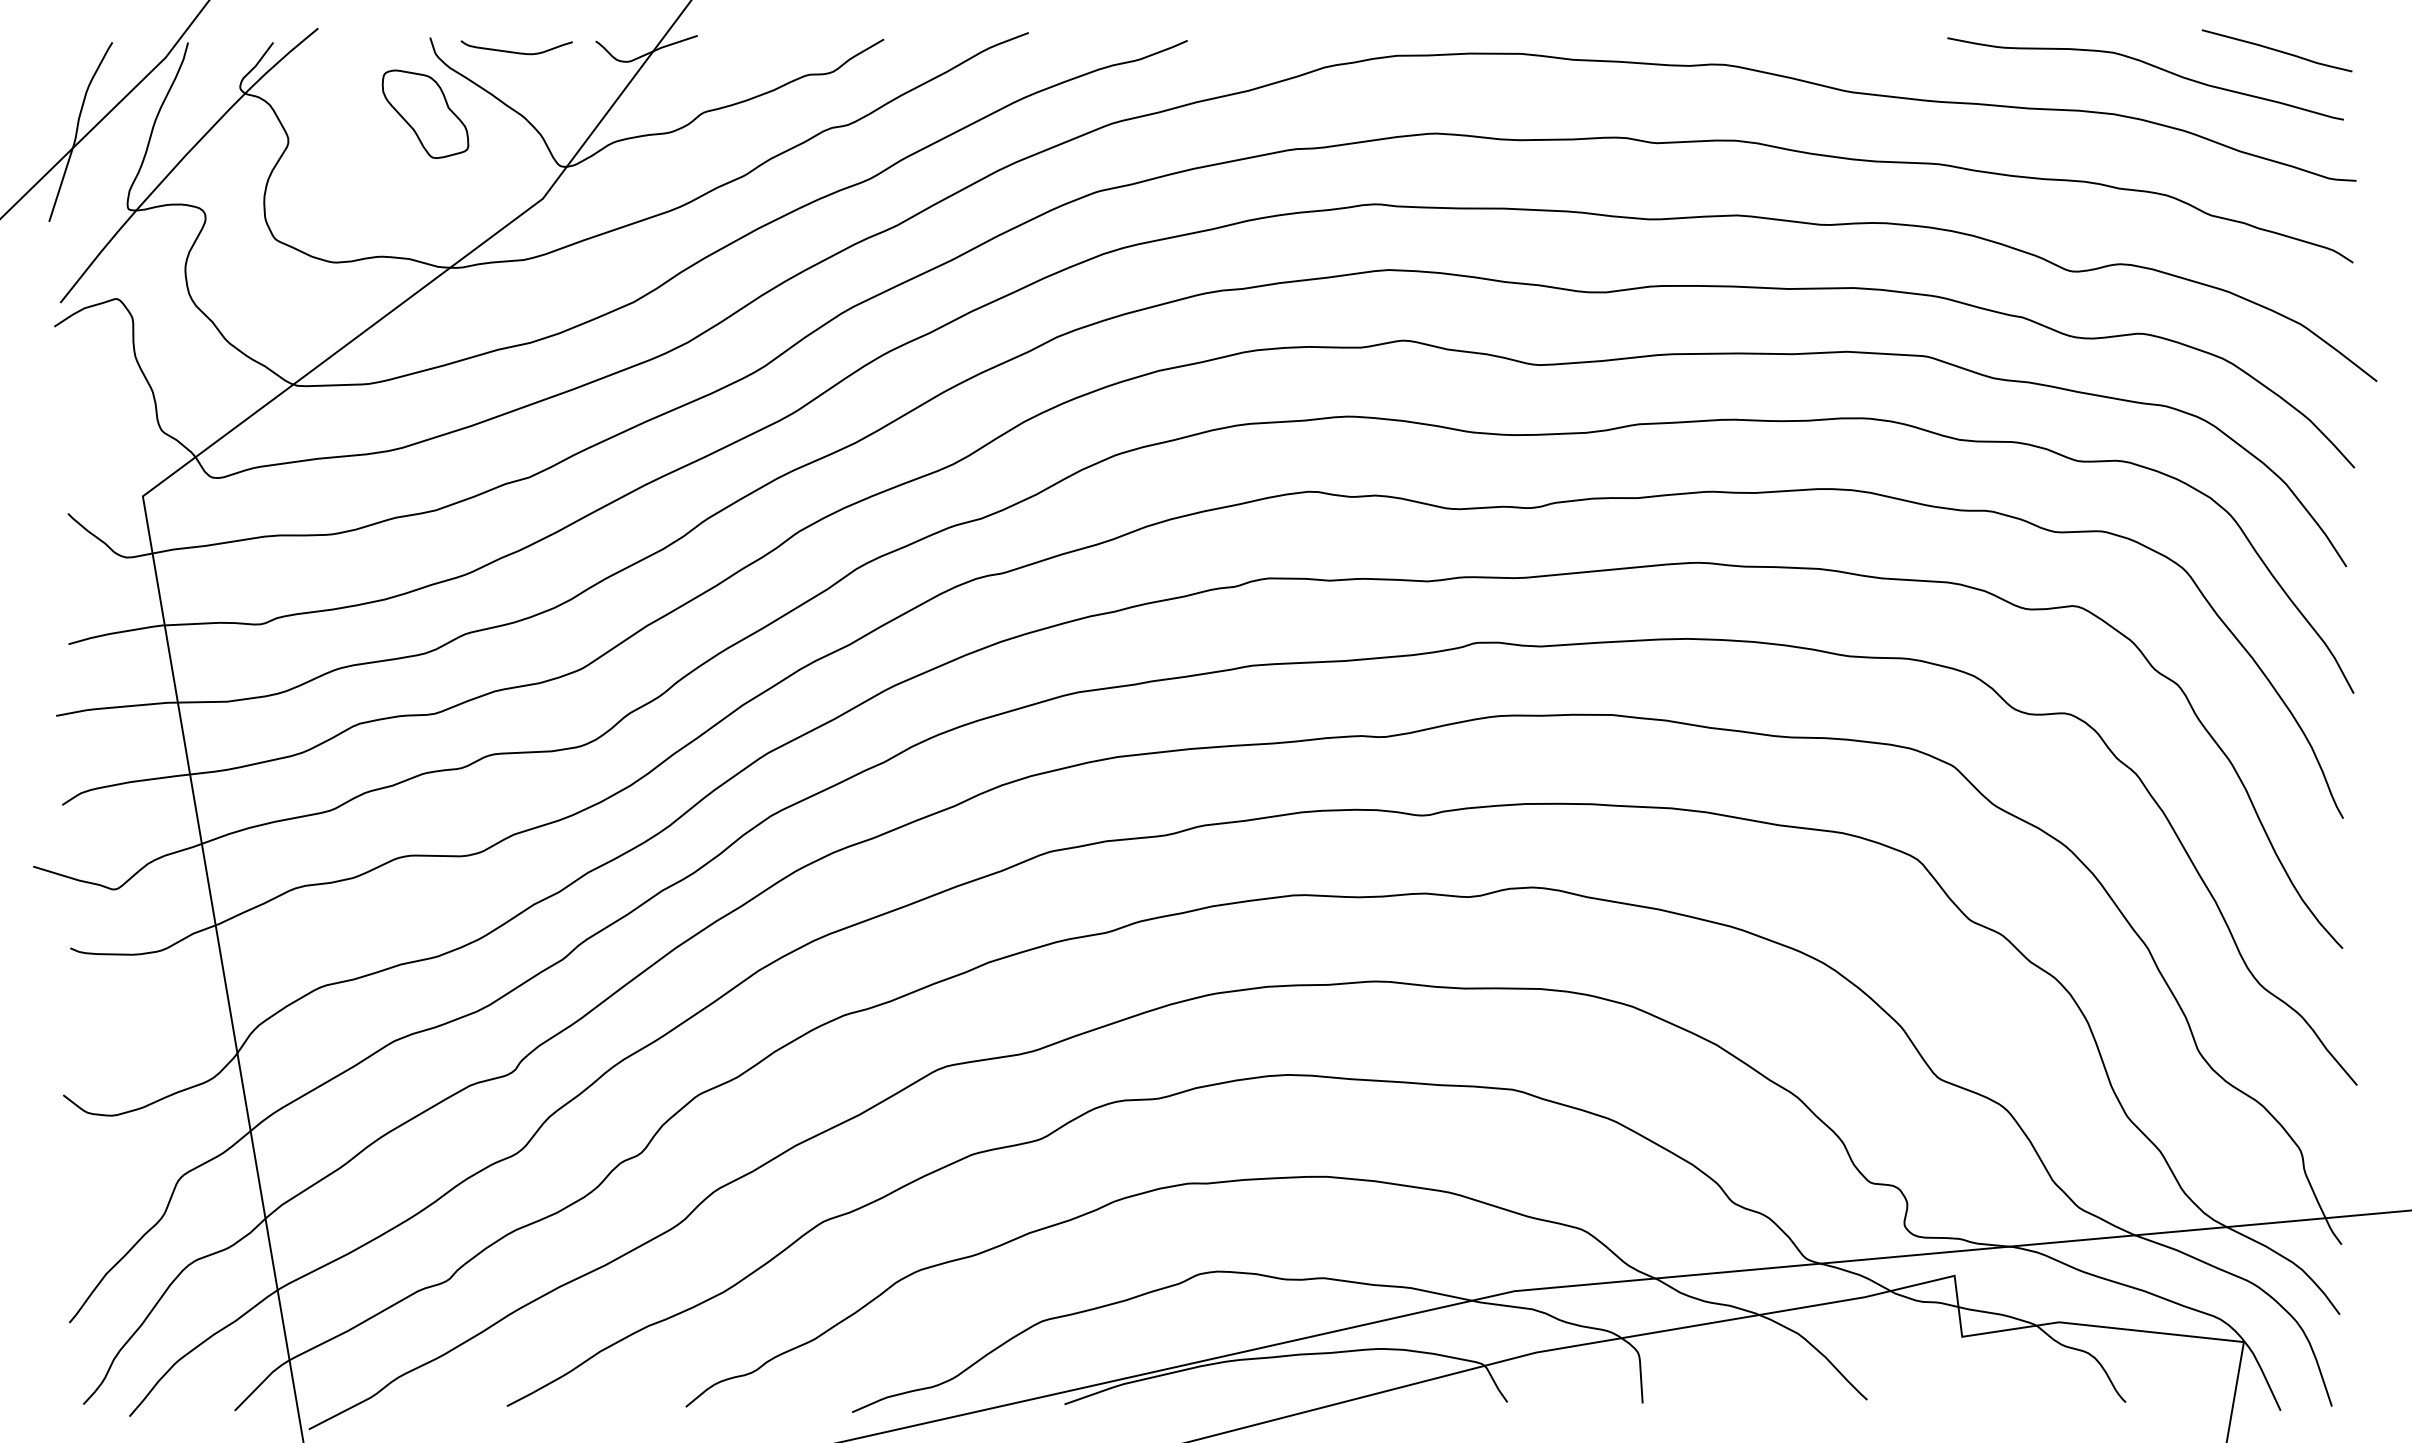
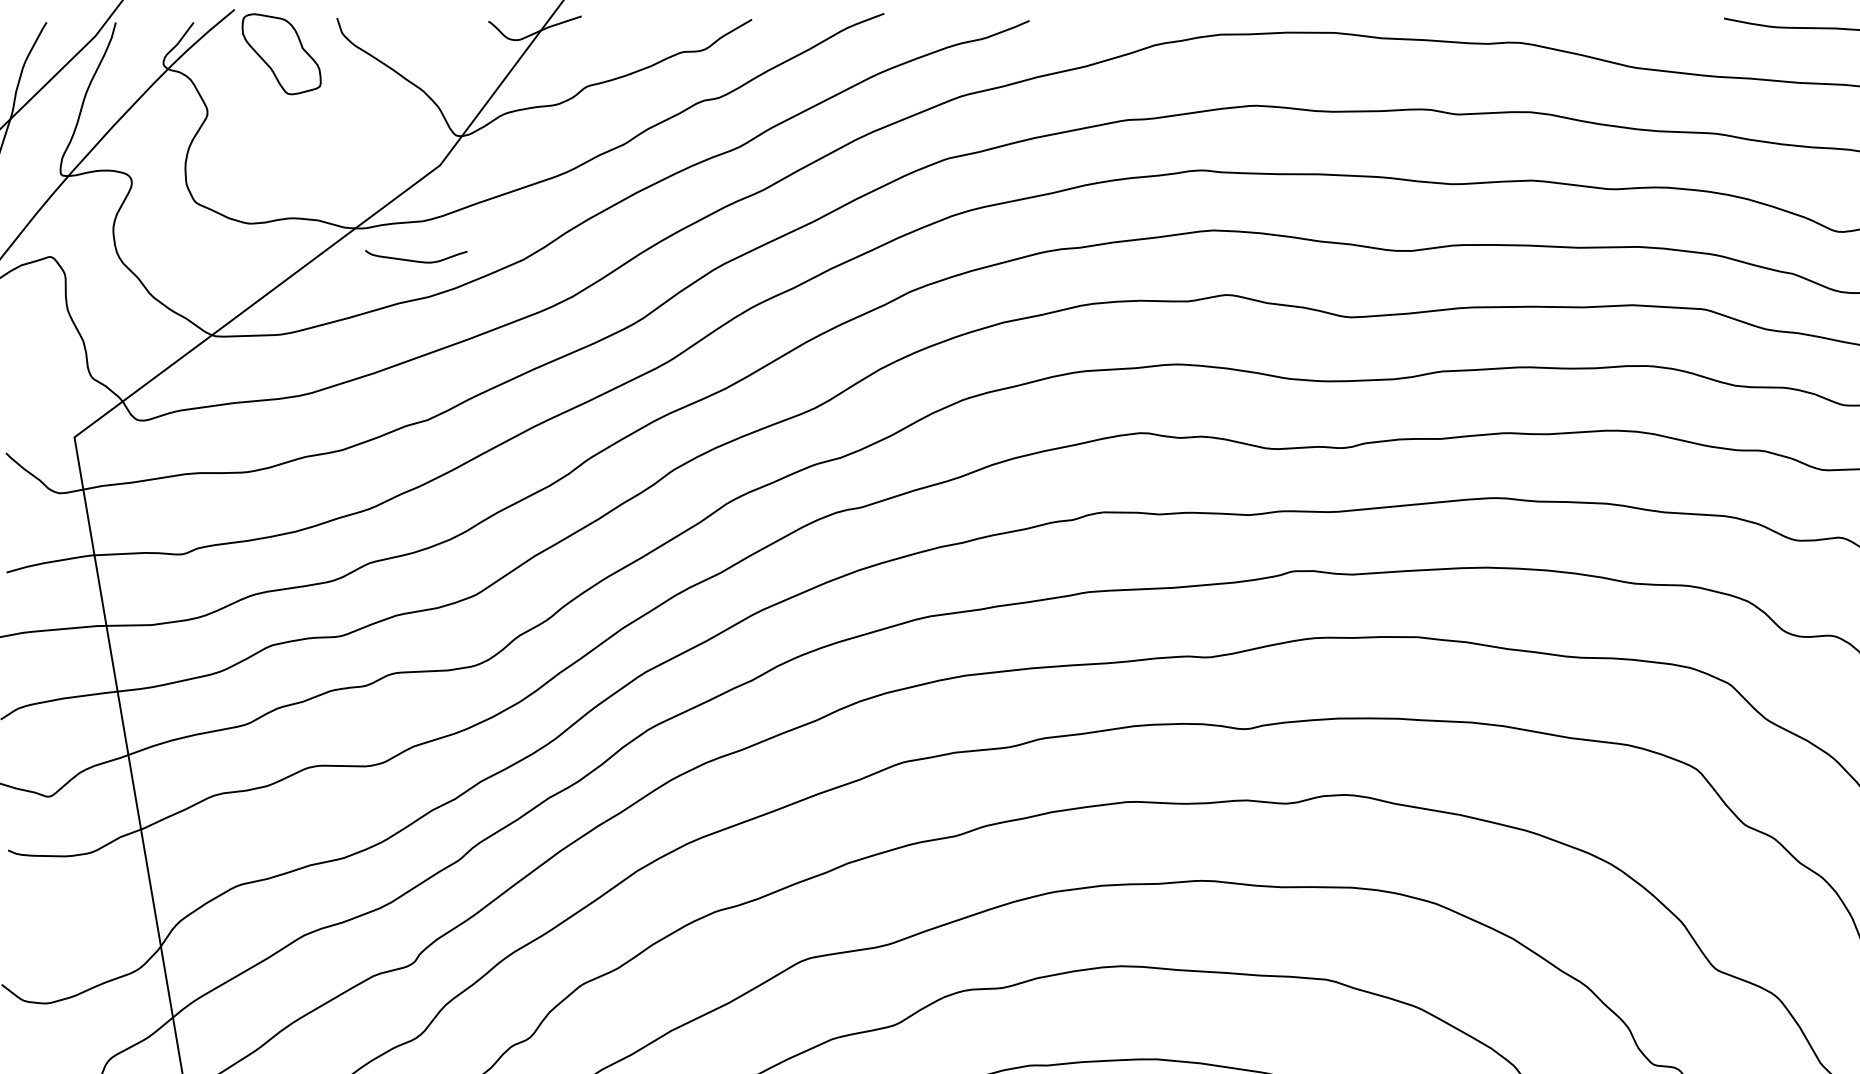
curve: (515, 51) -> (415, 260), moved
part: (425, 114) -> (281, 54), moved

